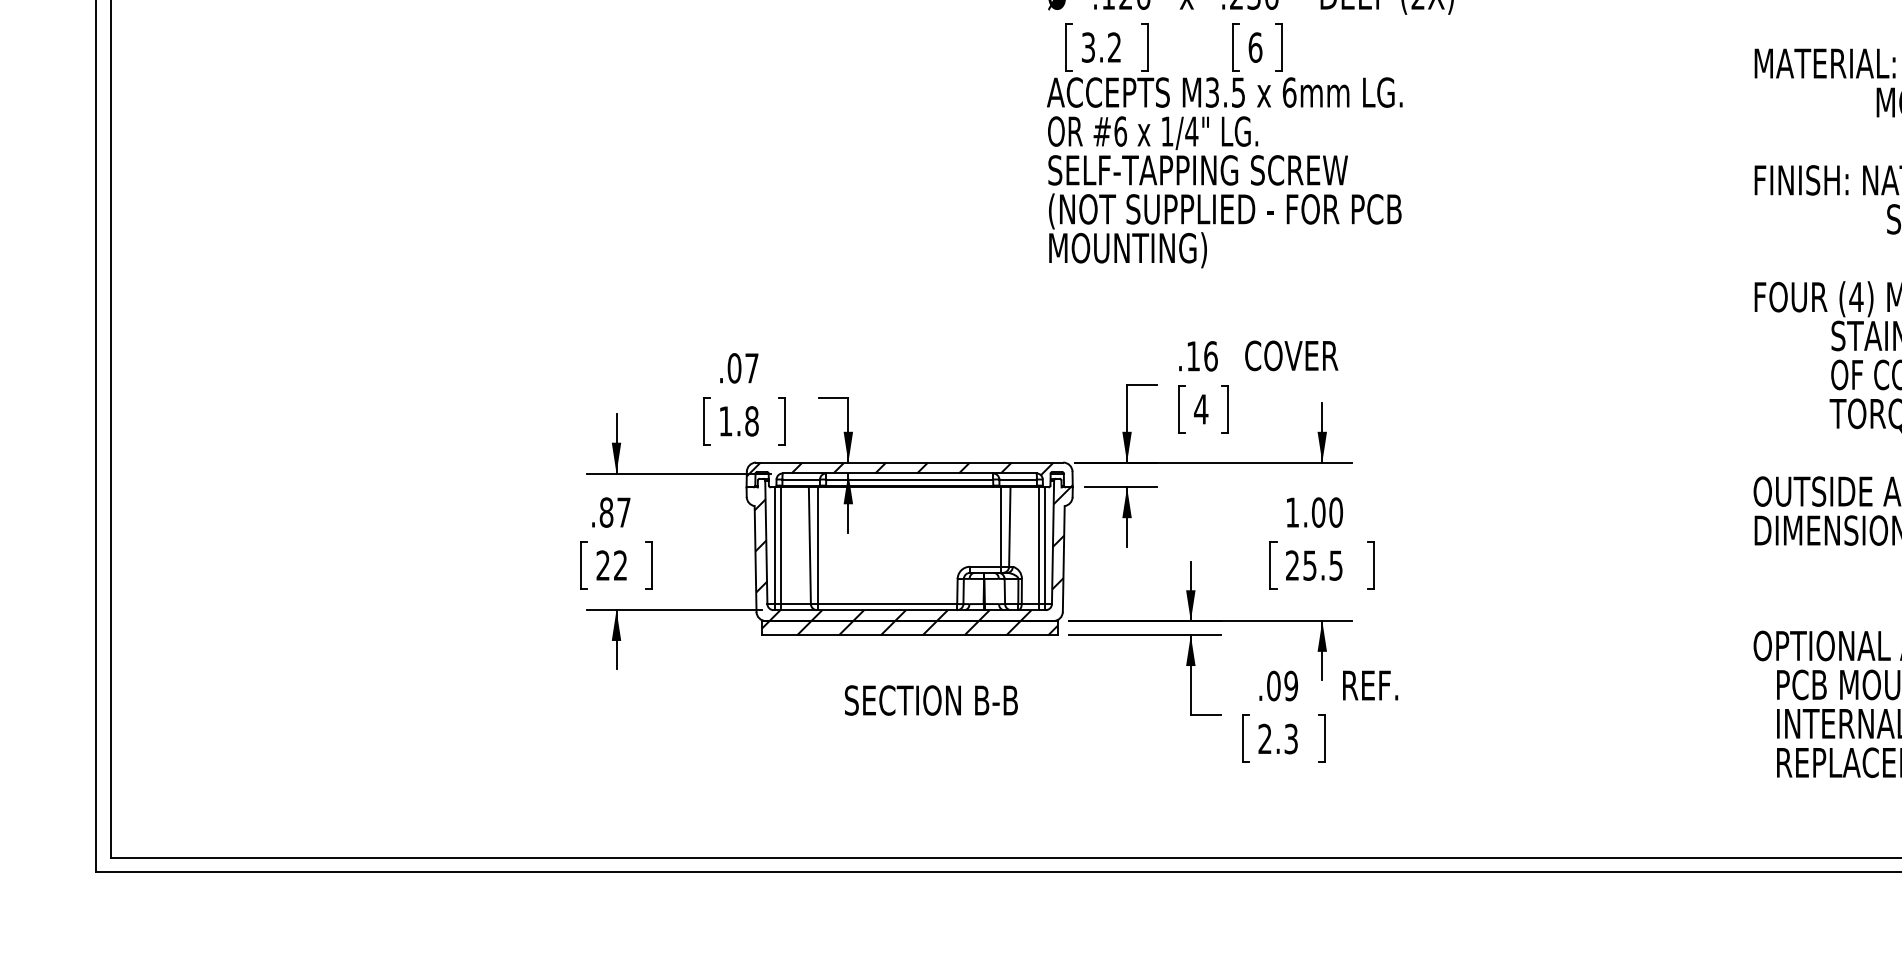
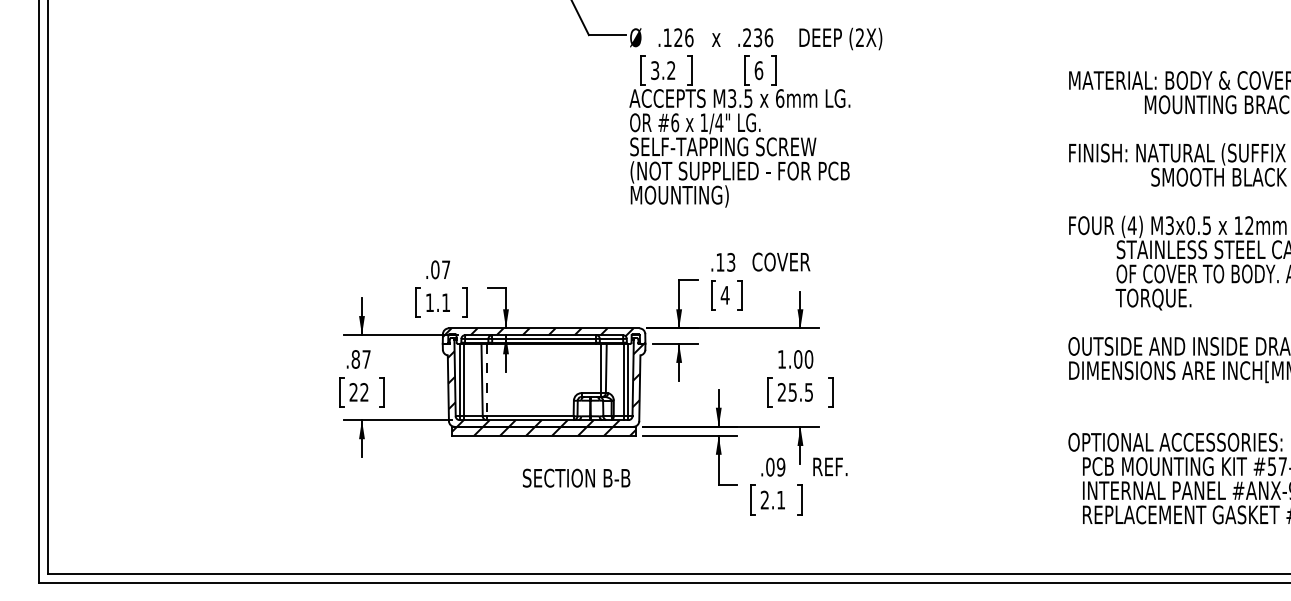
text: (1211, 356) -> (731, 262), .16 -> .13
text: (752, 420) -> (446, 302), 1.8 -> 1.1
line: (818, 546) -> (487, 380), solid -> dashed
text: (931, 699) -> (576, 477), moved
text: (1291, 738) -> (781, 499), 2.3 -> 2.1

